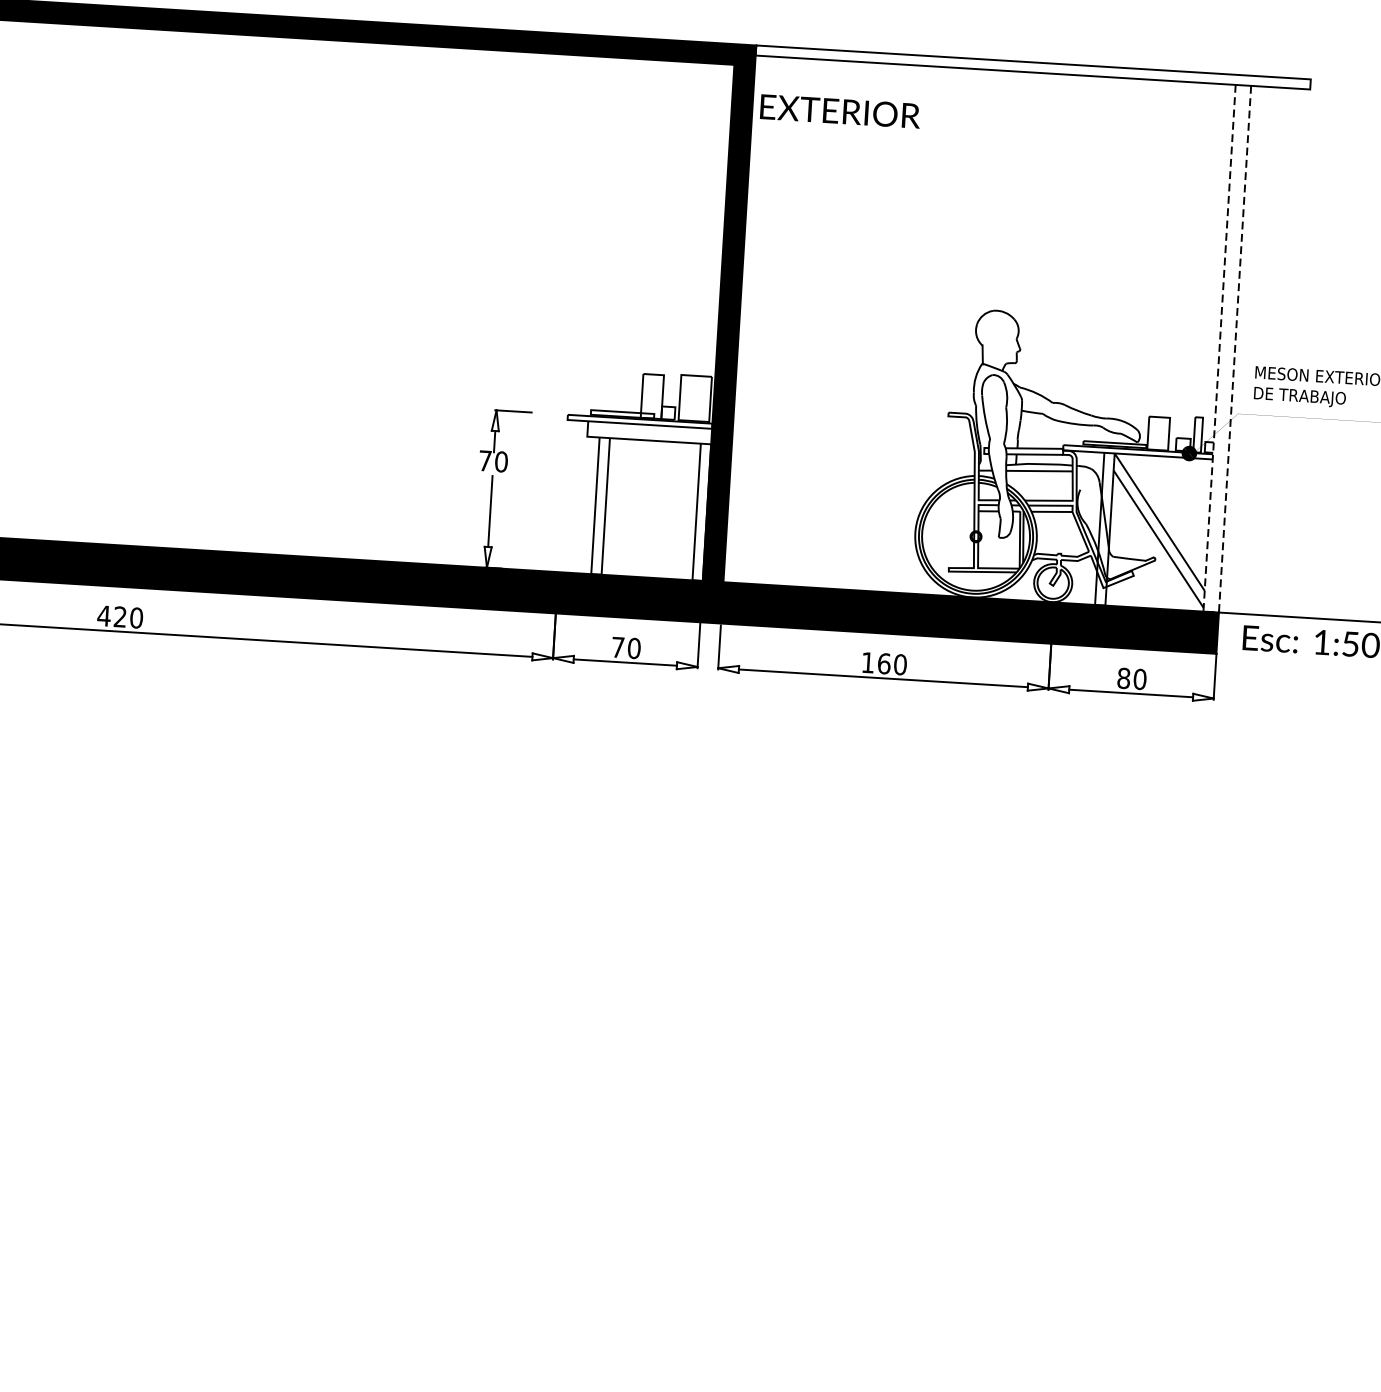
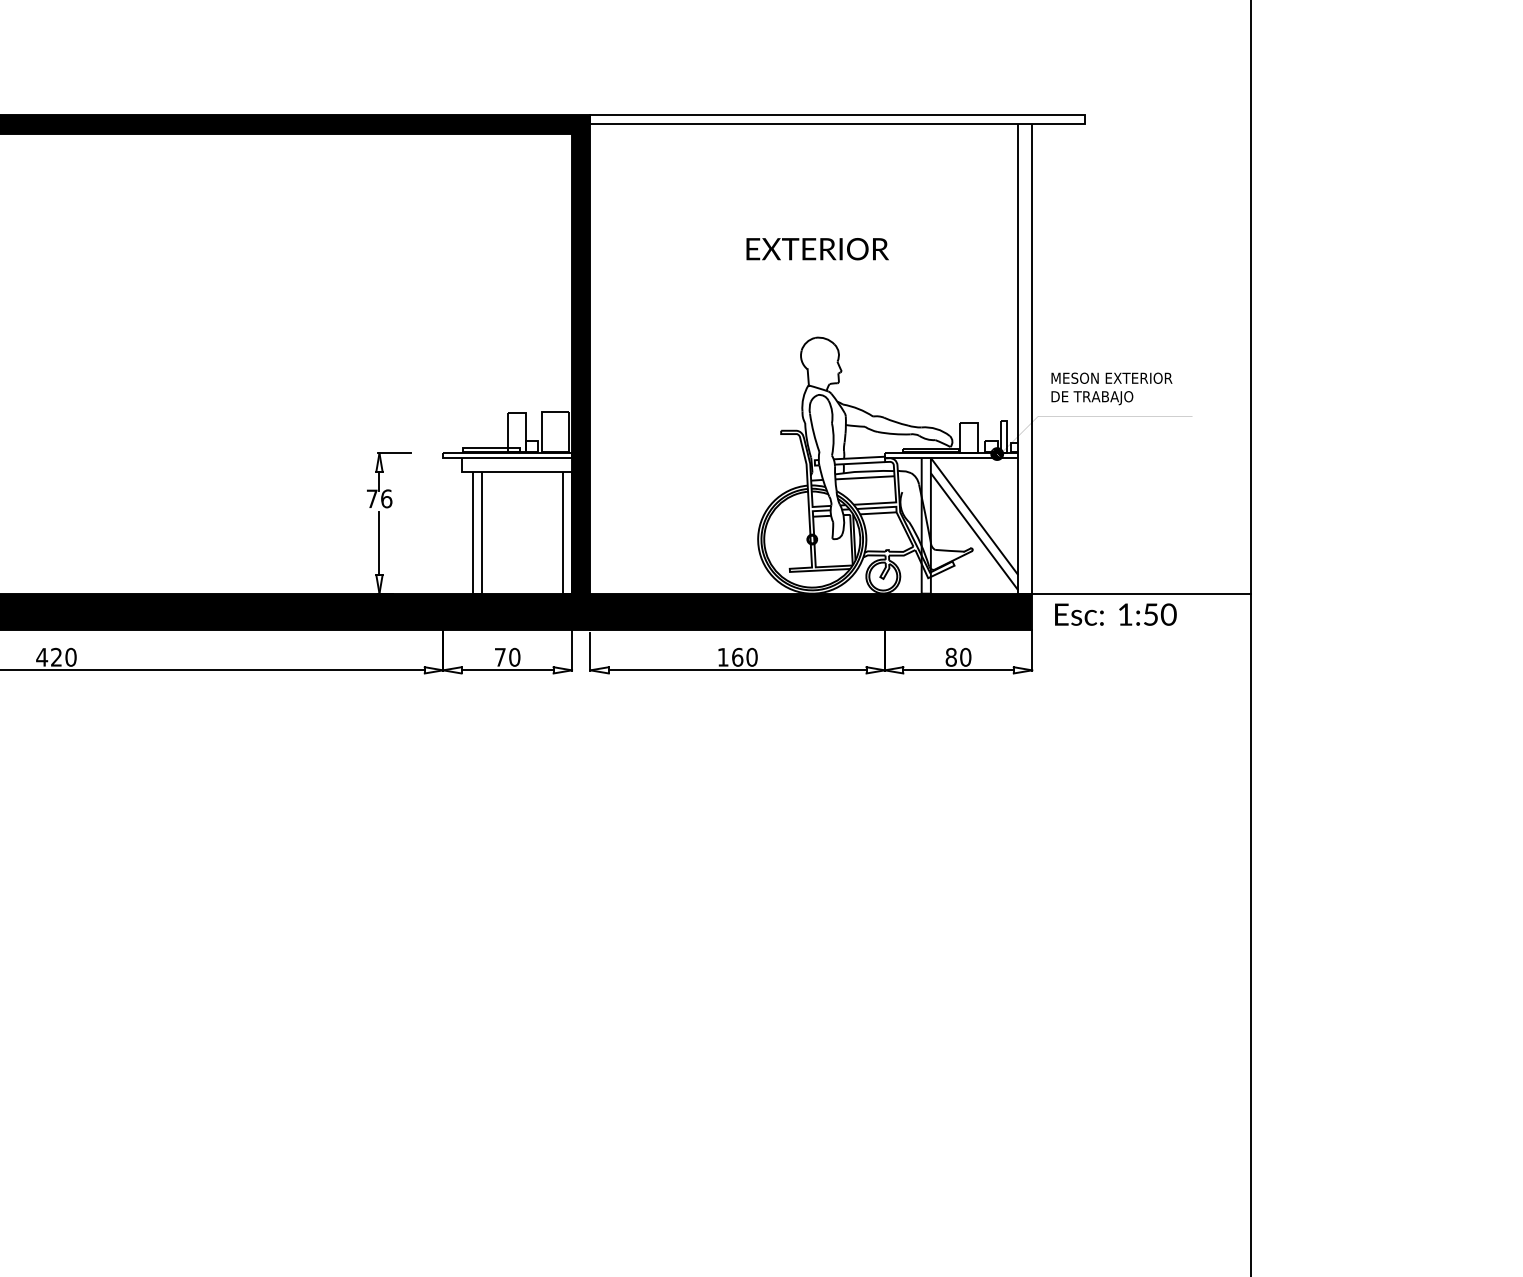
text: (840, 111) -> (817, 249), moved
text: (501, 461) -> (386, 498), 70 -> 76
line: (1211, 611) -> (1025, 593), dashed -> solid

